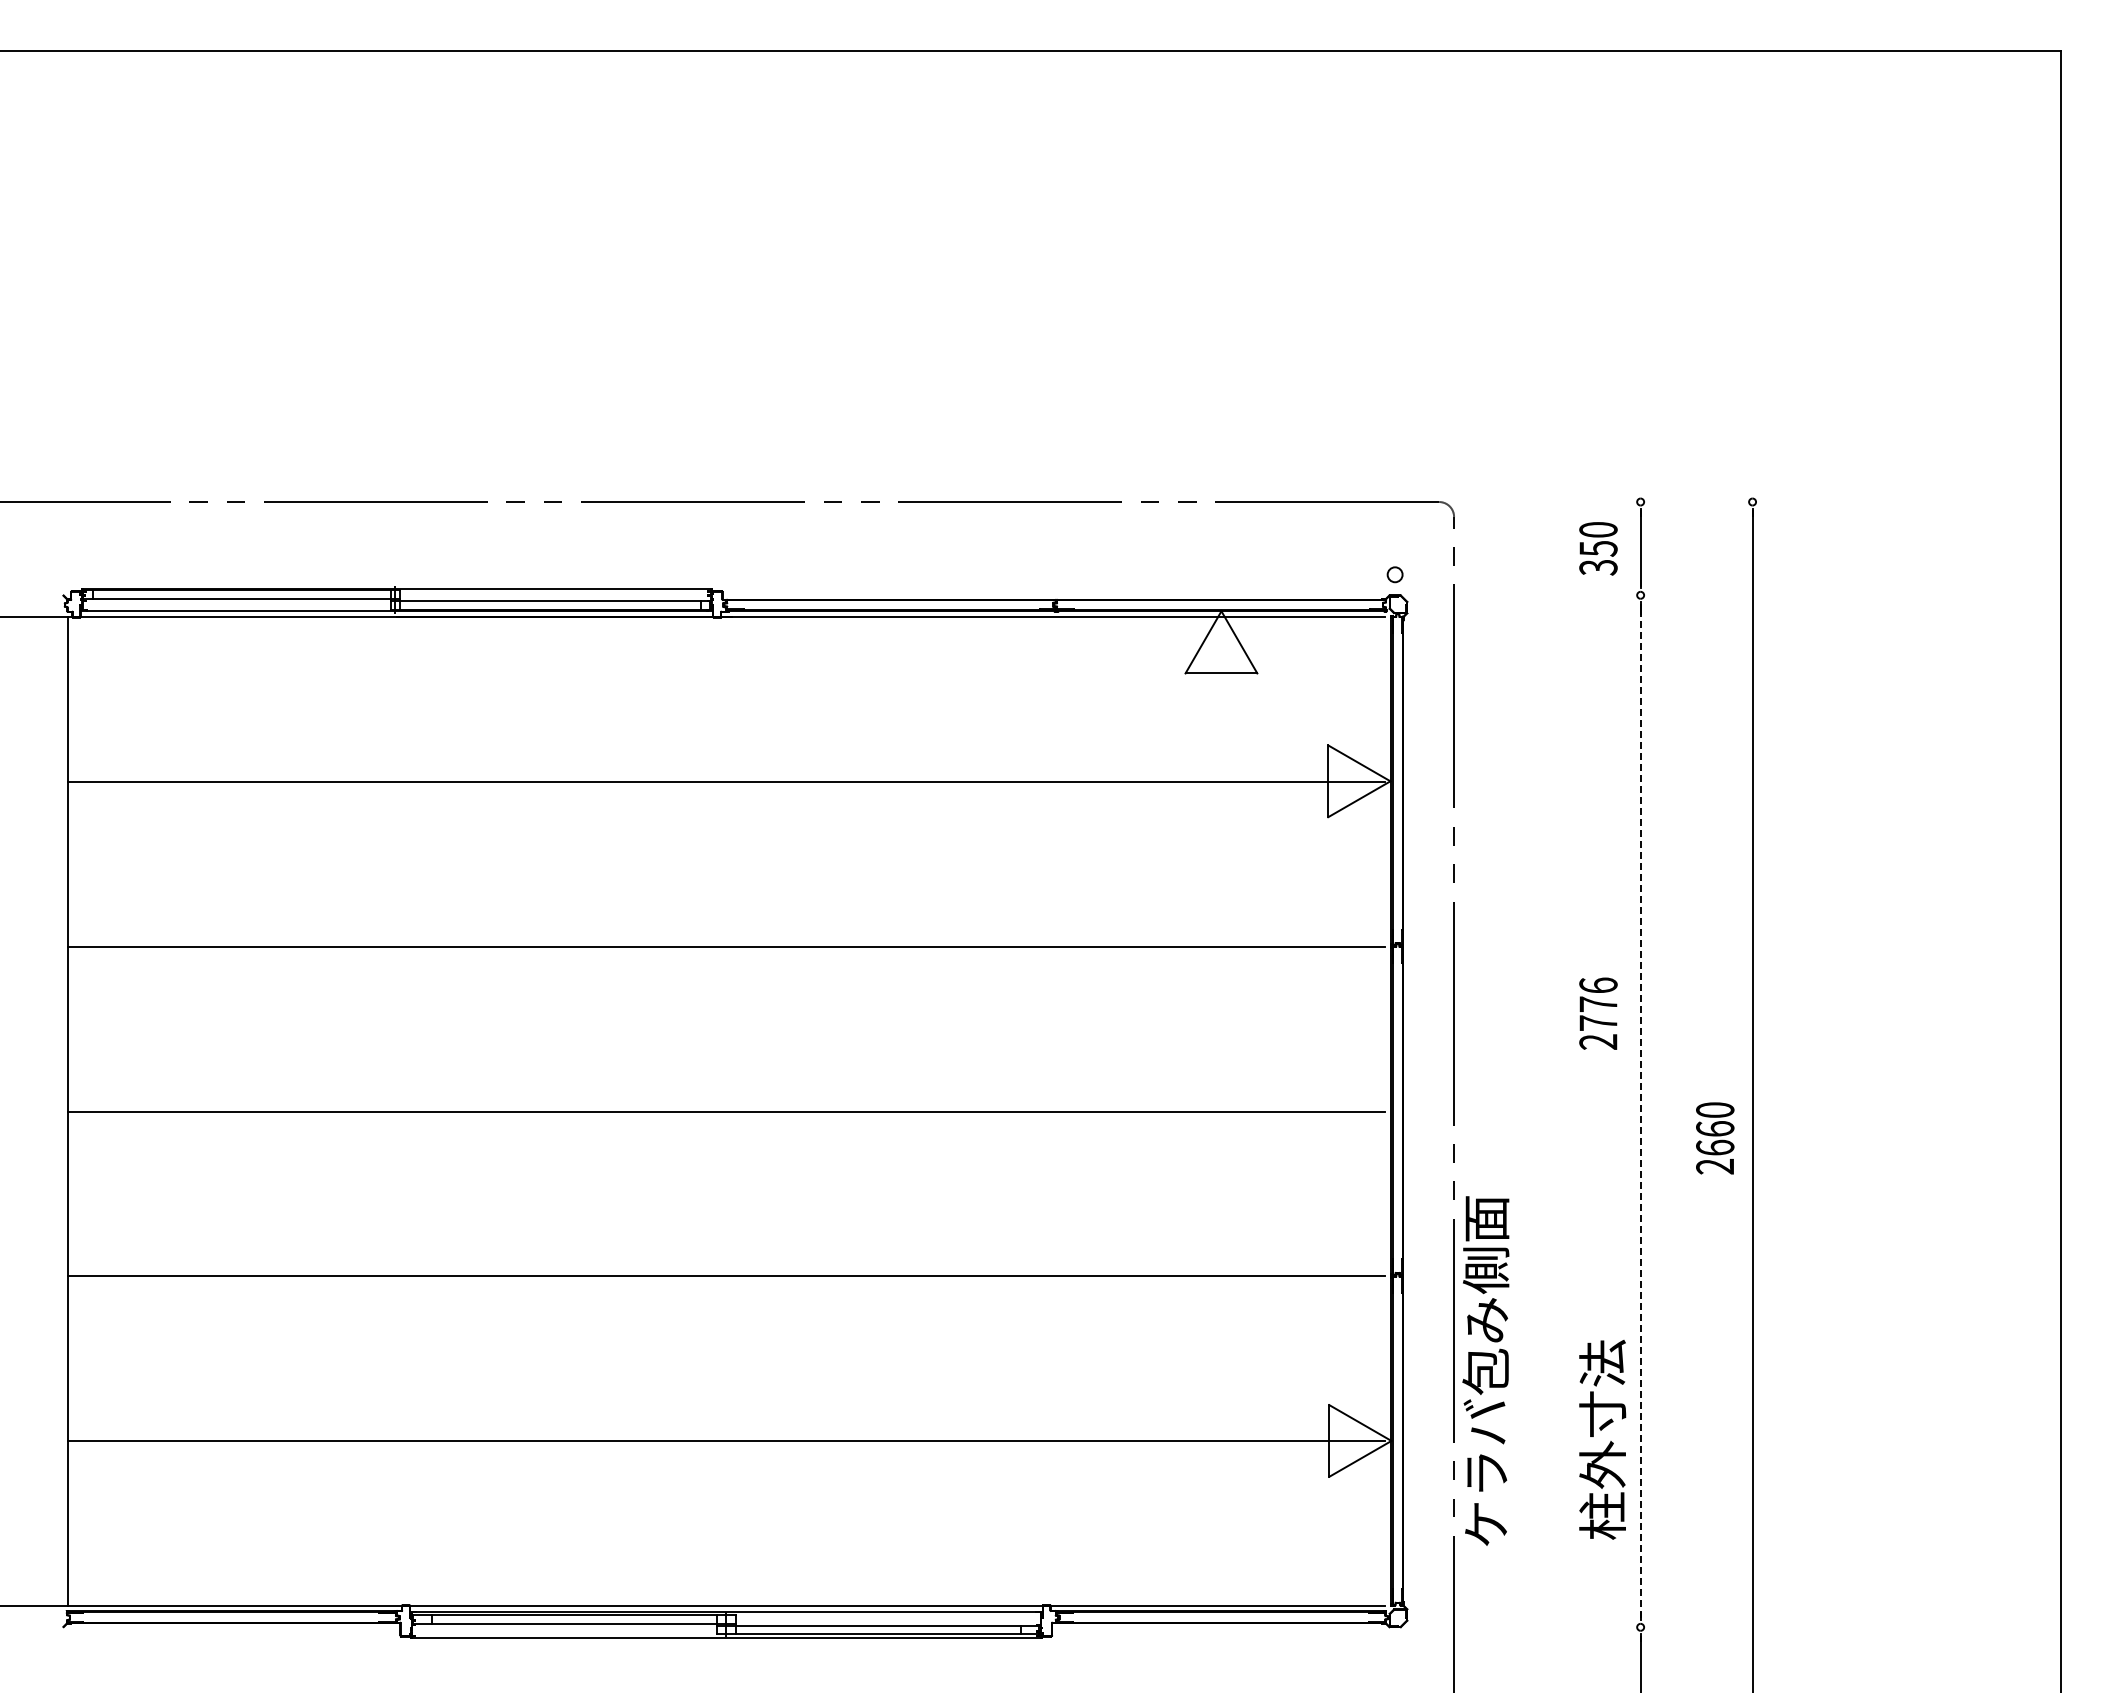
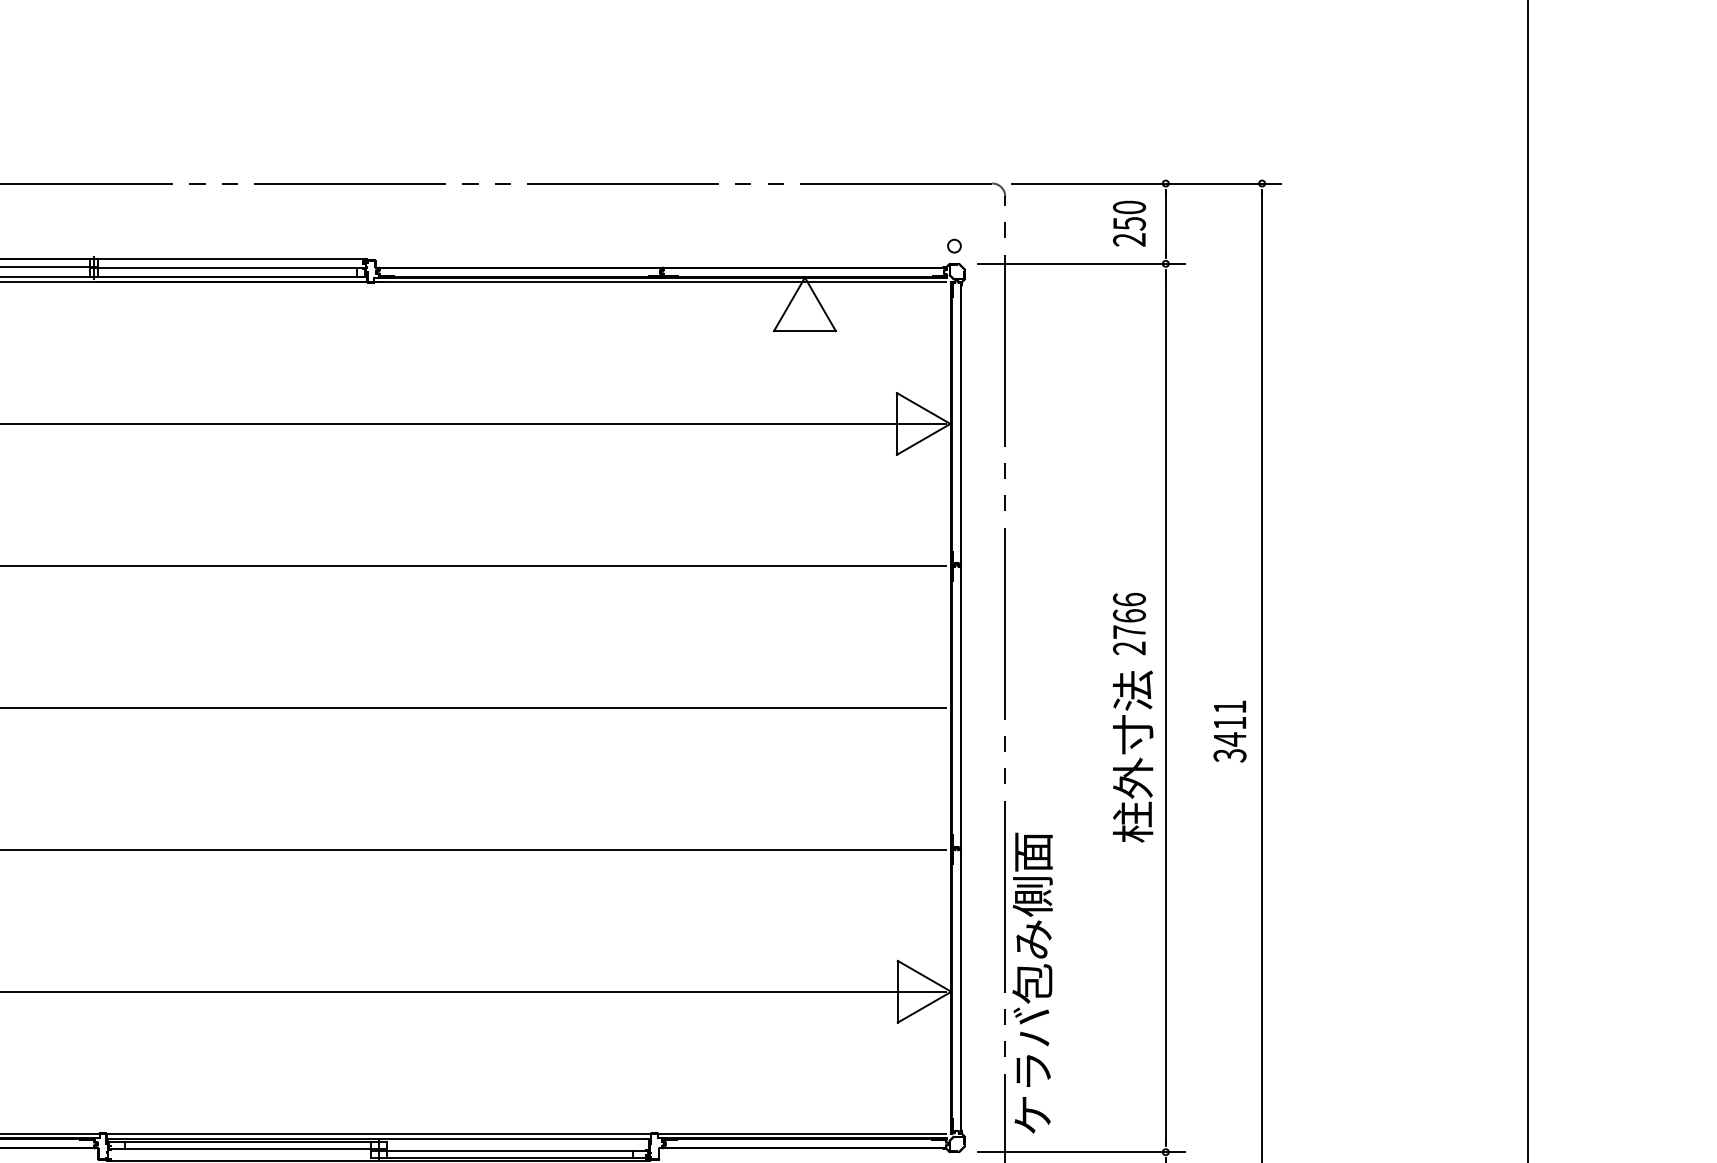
line: (1617, 502) -> (1145, 183), added
text: (1598, 567) -> (1129, 239), 350 -> 250
line: (1542, 595) -> (1081, 264), added
text: (1598, 1003) -> (1129, 615), 2776 -> 2766
line: (1640, 1111) -> (1165, 708), dashed -> solid
text: (1715, 1138) -> (1230, 731), 2660 -> 3411
text: (1485, 1370) -> (1032, 982), moved
text: (1602, 1439) -> (1132, 756), moved
line: (1542, 1627) -> (1081, 1152), added

